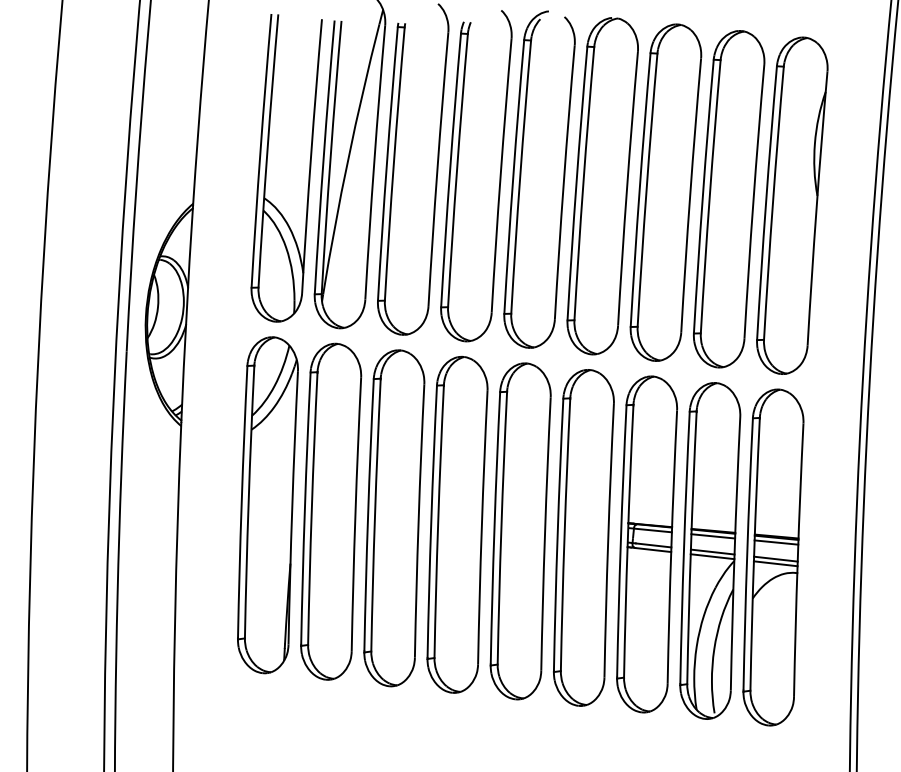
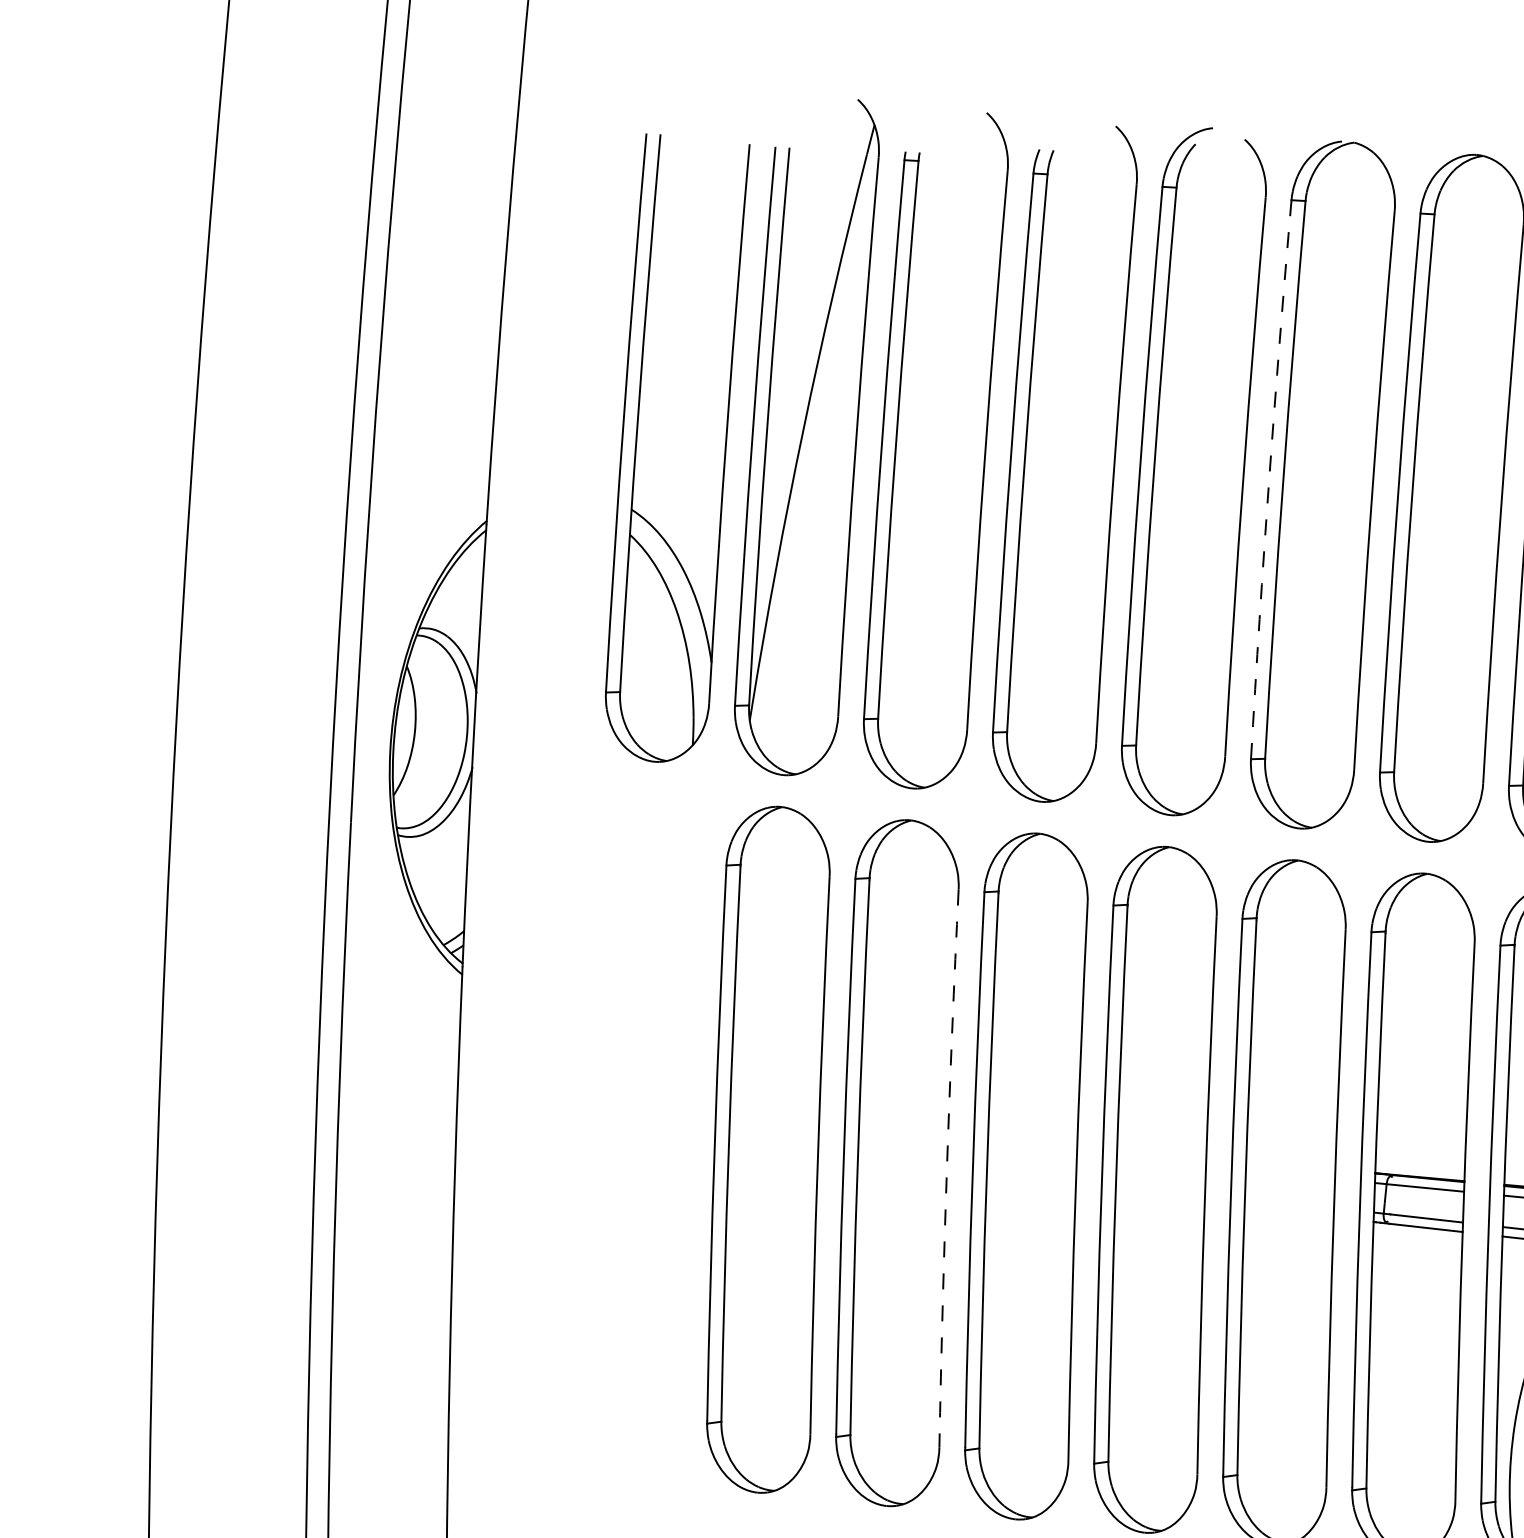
arc: (576, 183) -> (1269, 479), solid -> dashed
part: (267, 505) -> (638, 1136), removed
arc: (418, 520) -> (946, 1167), solid -> dashed

